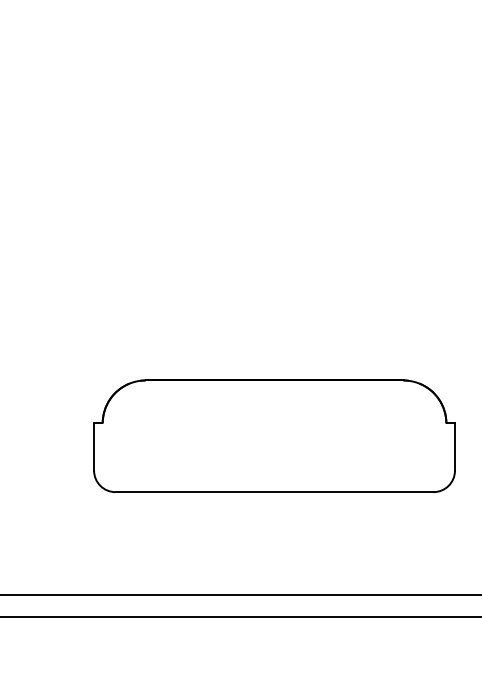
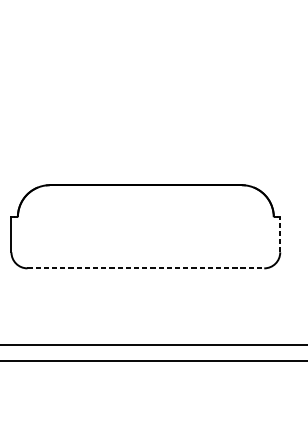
line: (454, 447) -> (279, 235), solid -> dashed
line: (274, 492) -> (145, 268), solid -> dashed

